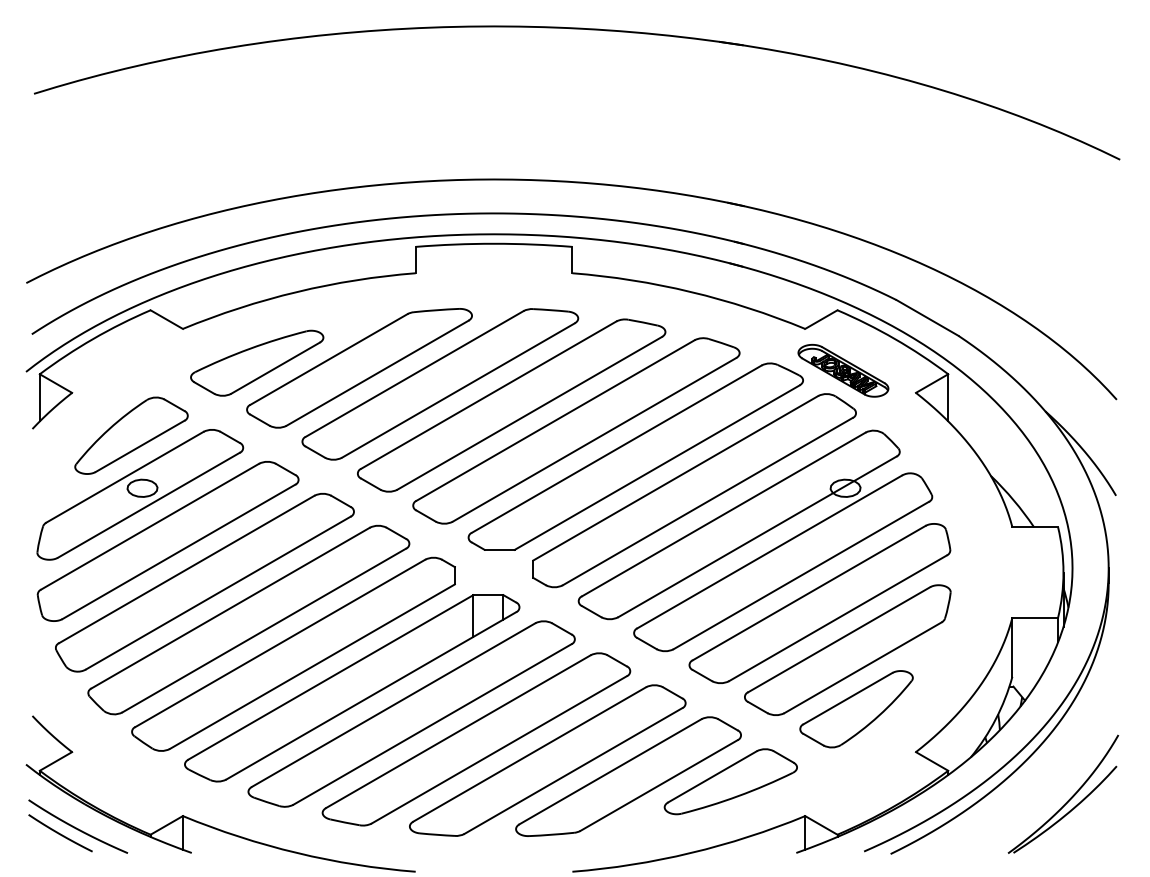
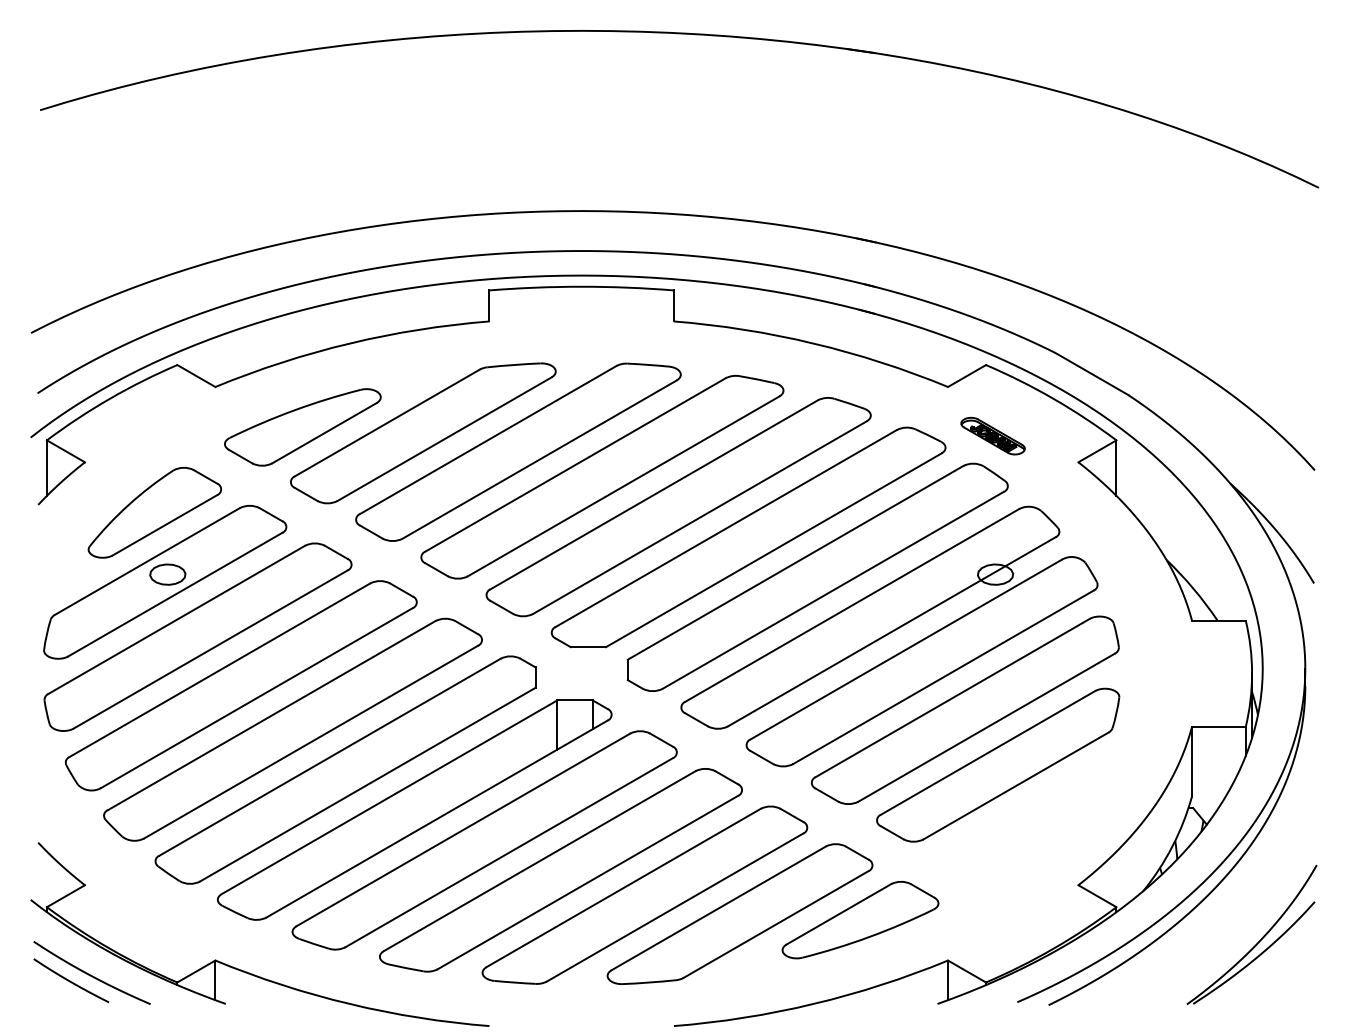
part: (843, 370) -> (993, 435), size x0.6
part: (856, 709) -> (1008, 835), removed

